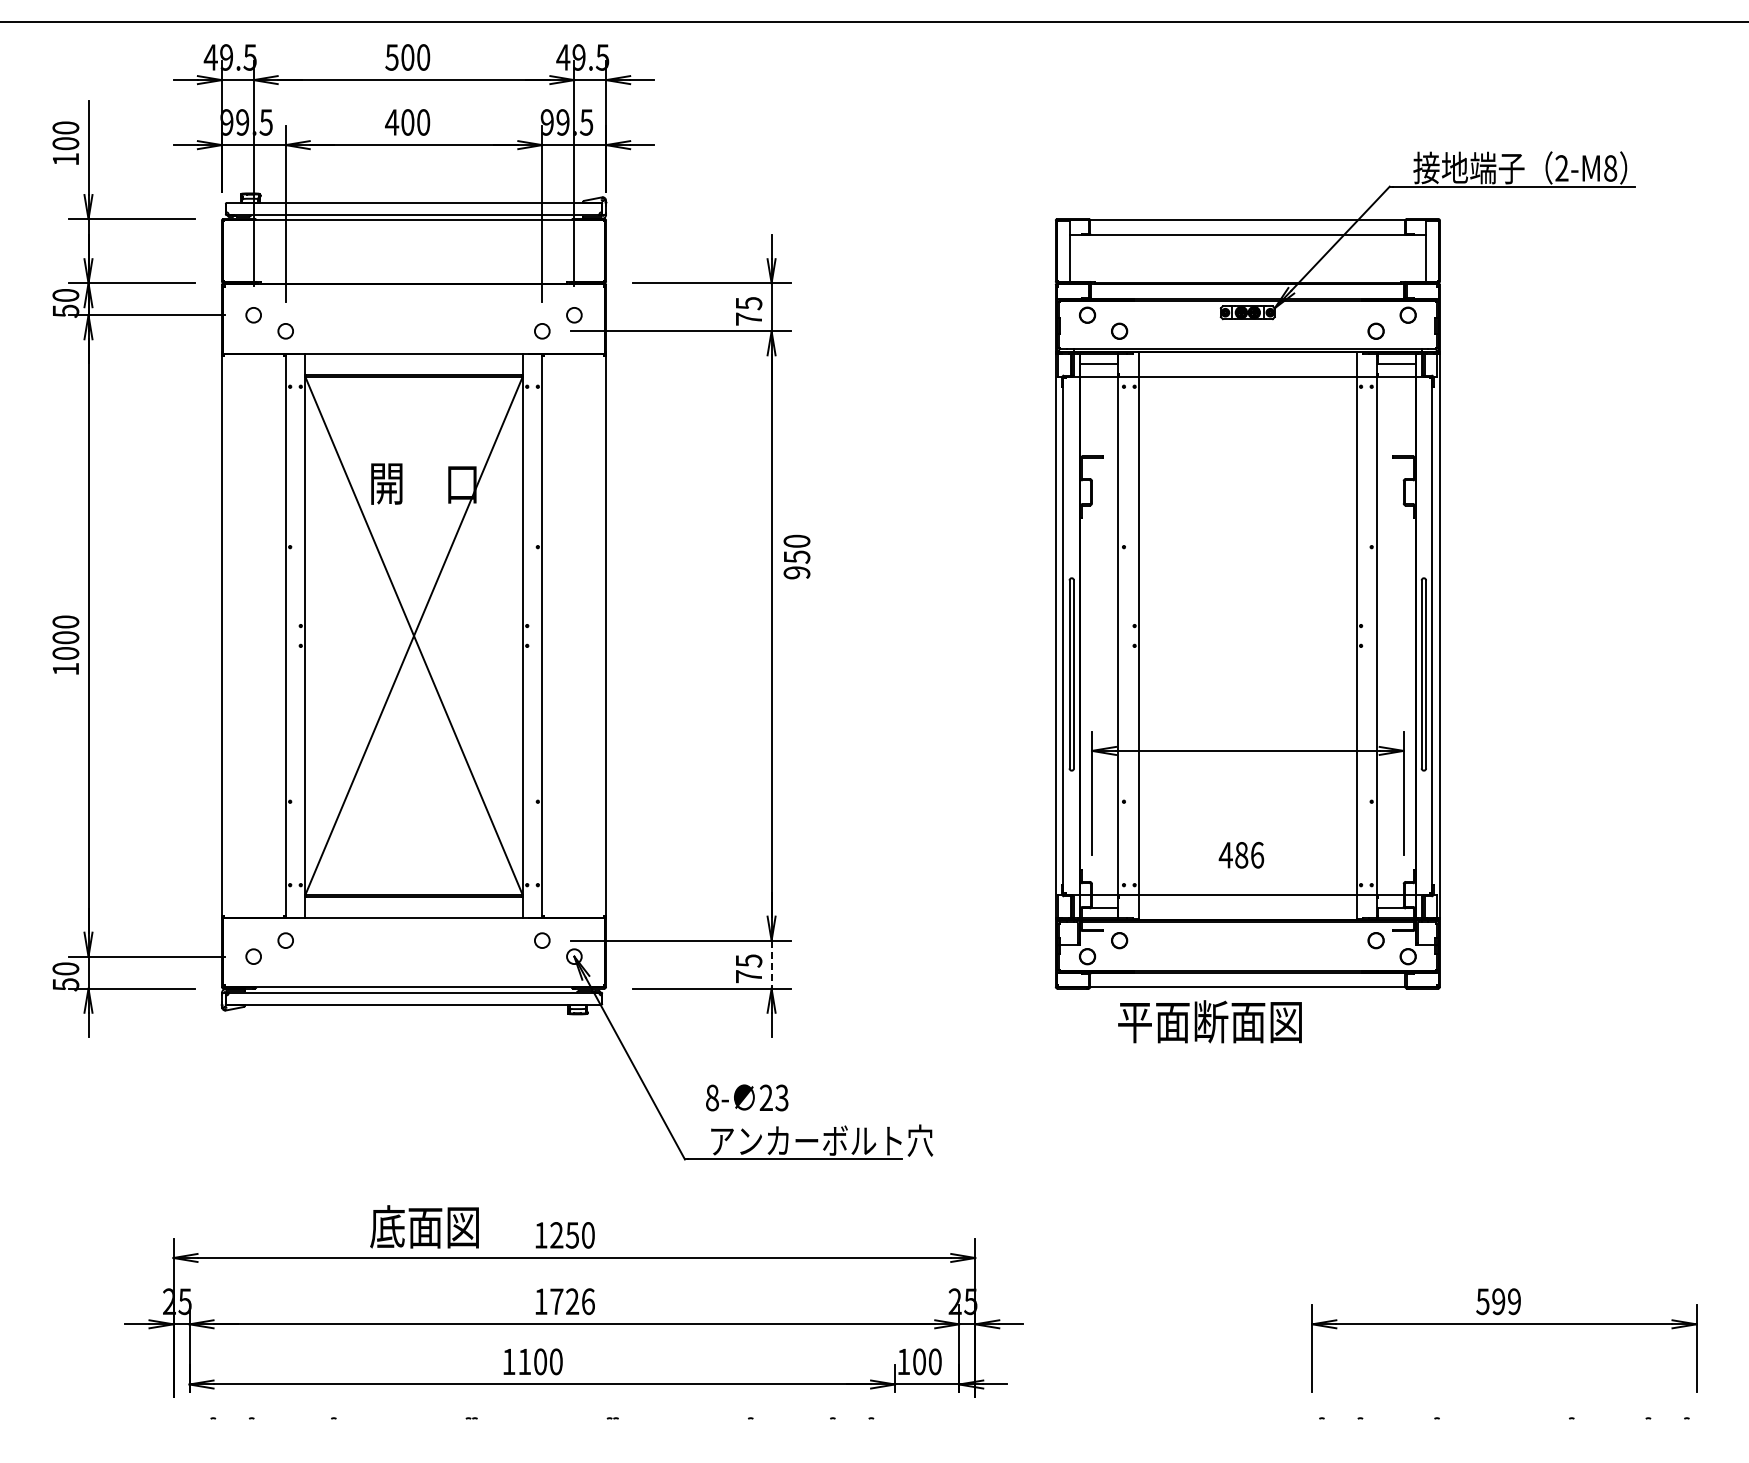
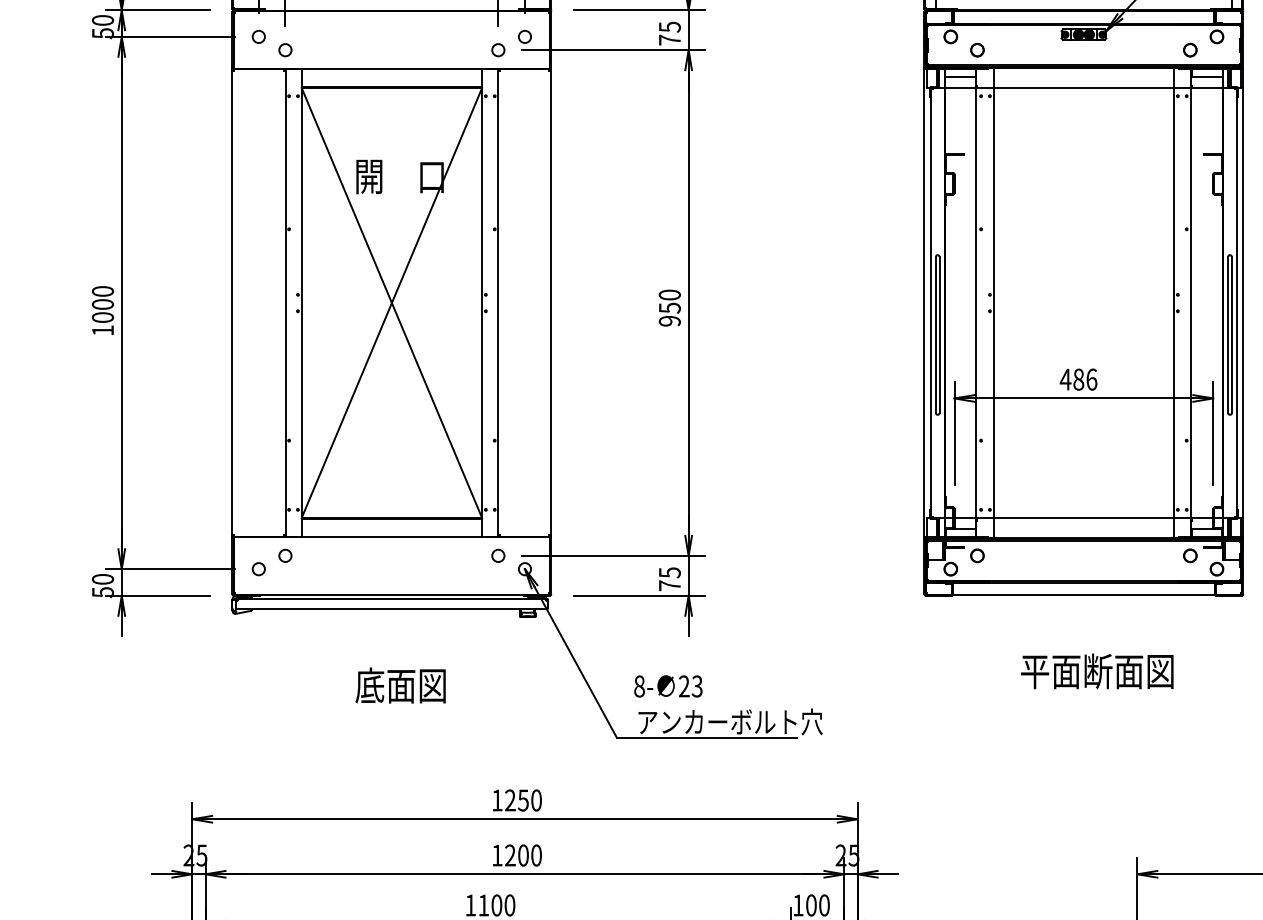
text: (796, 556) -> (669, 307), moved
text: (1241, 854) -> (1078, 379), moved
line: (771, 965) -> (688, 576), dashed -> solid
text: (1209, 1021) -> (1096, 671), moved
text: (424, 1226) -> (400, 685), moved
text: (572, 1301) -> (523, 855), 1726 -> 1200

